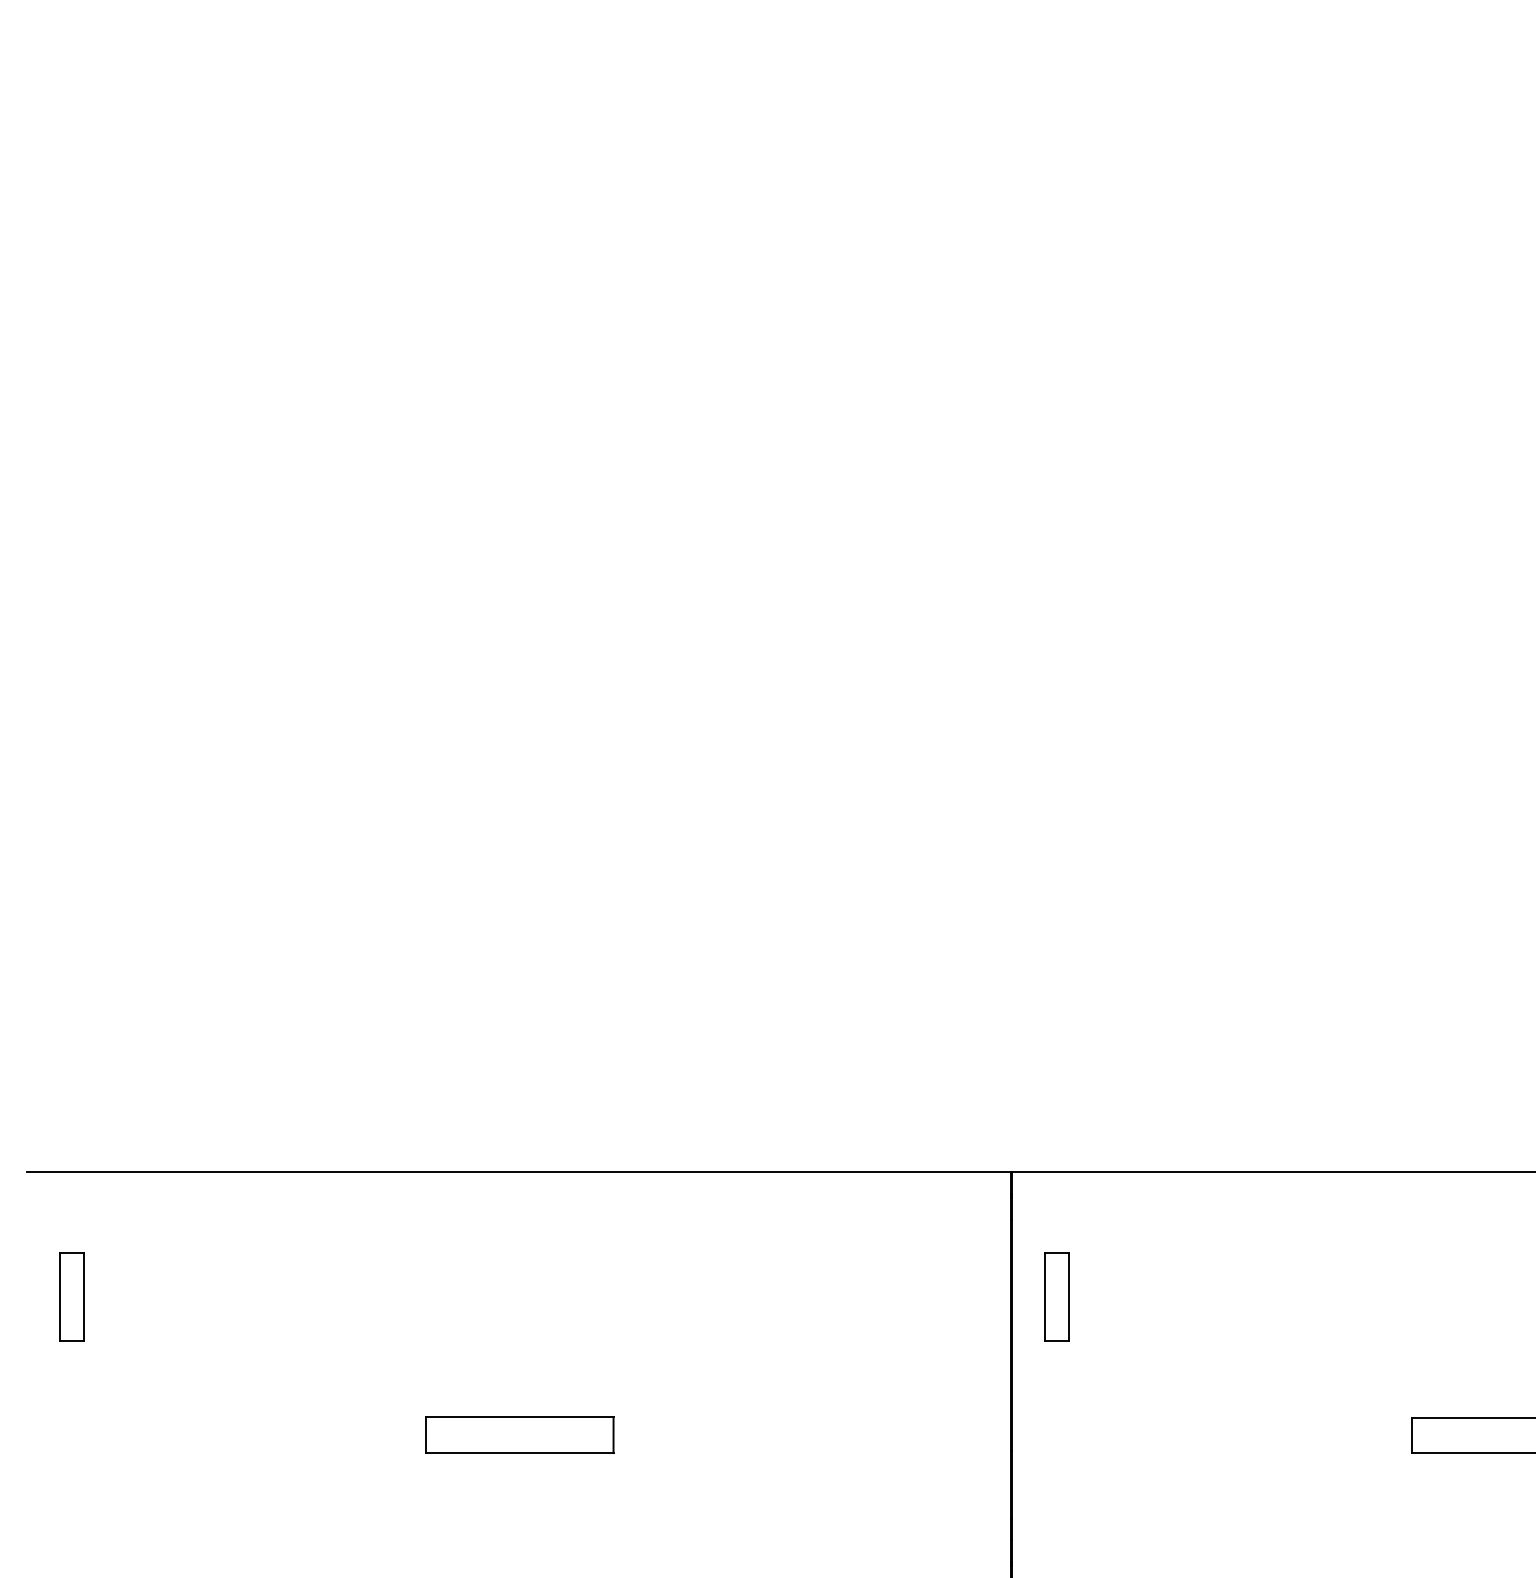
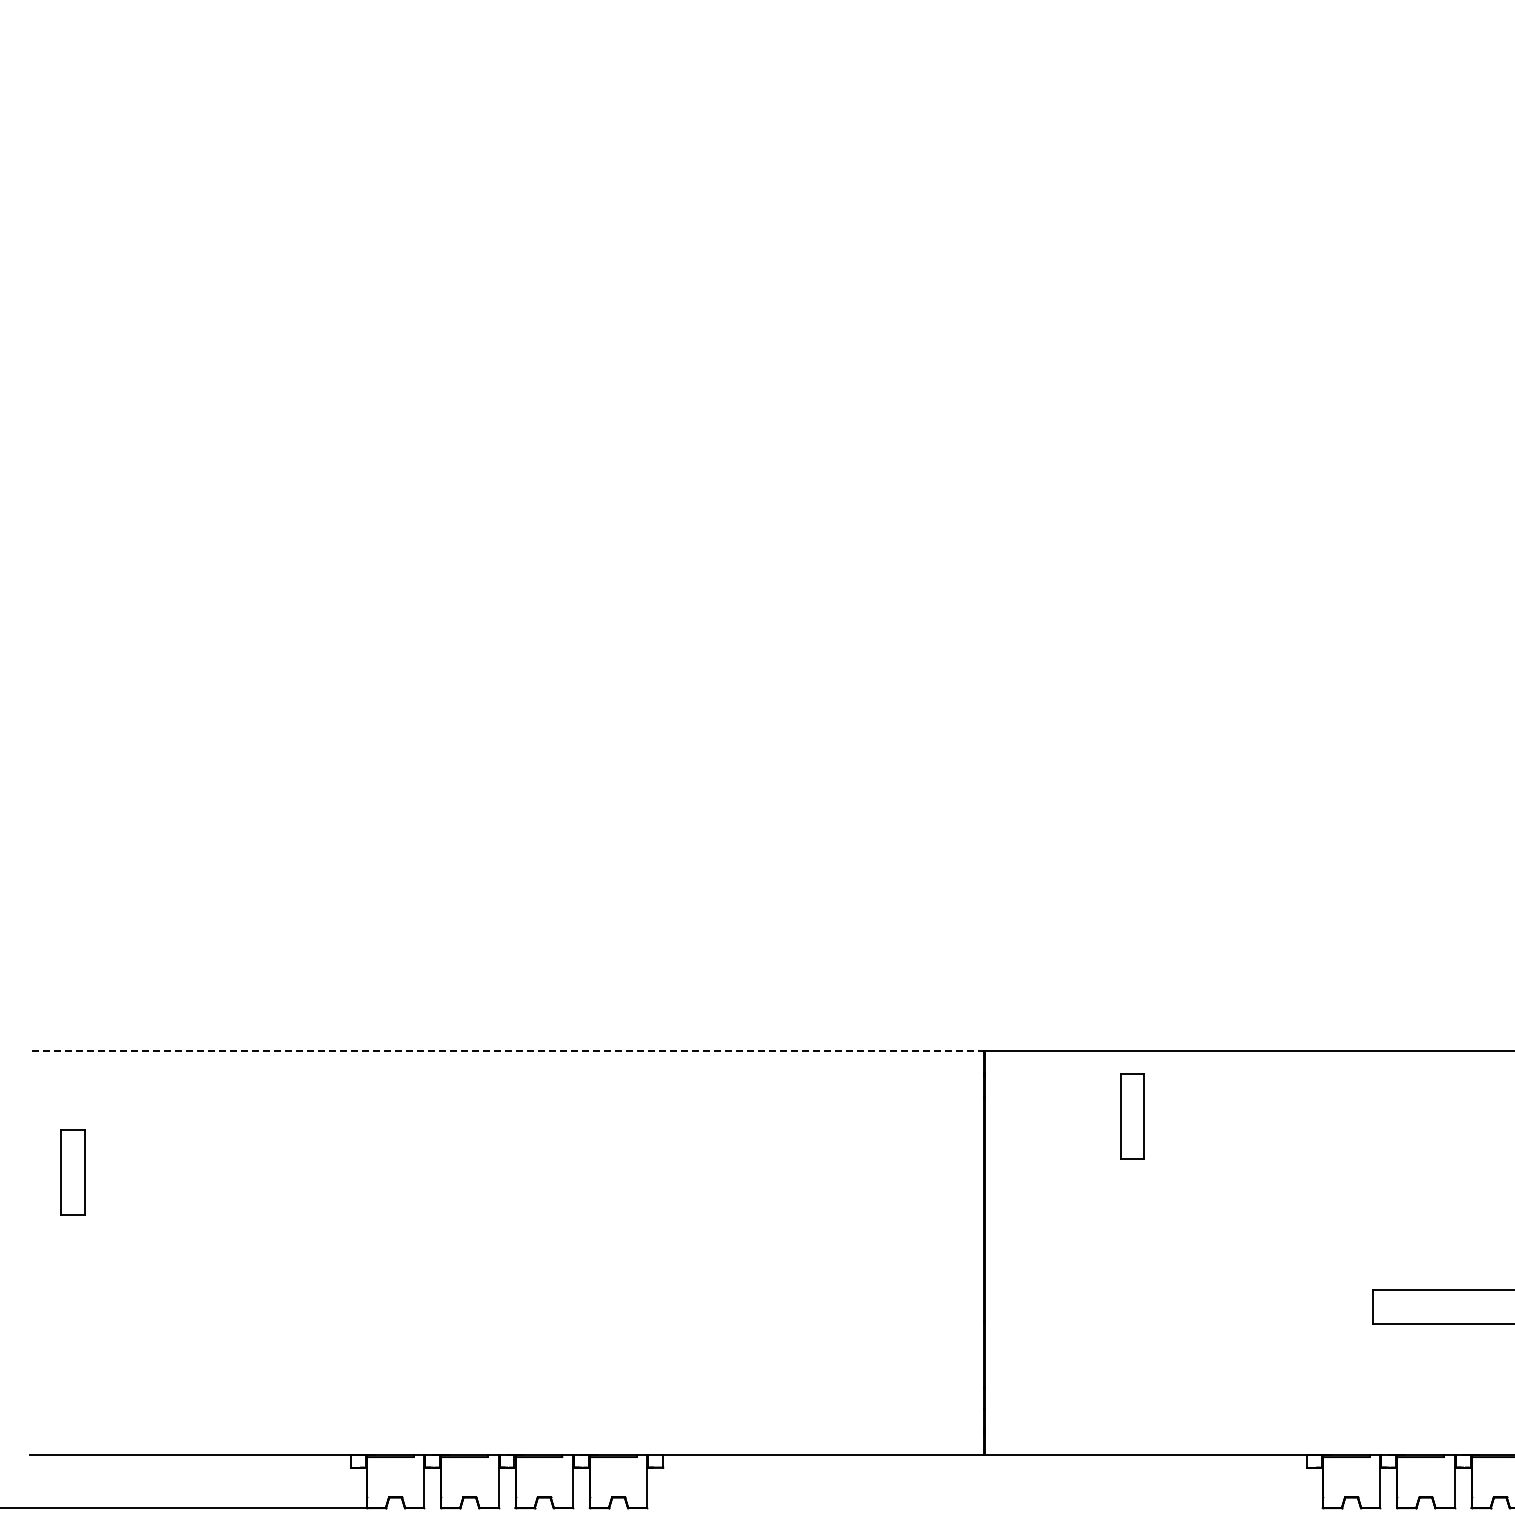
line: (518, 1172) -> (506, 1051), solid -> dashed
part: (1056, 1296) -> (1132, 1116), moved
part: (519, 1434) -> (507, 1306), removed

